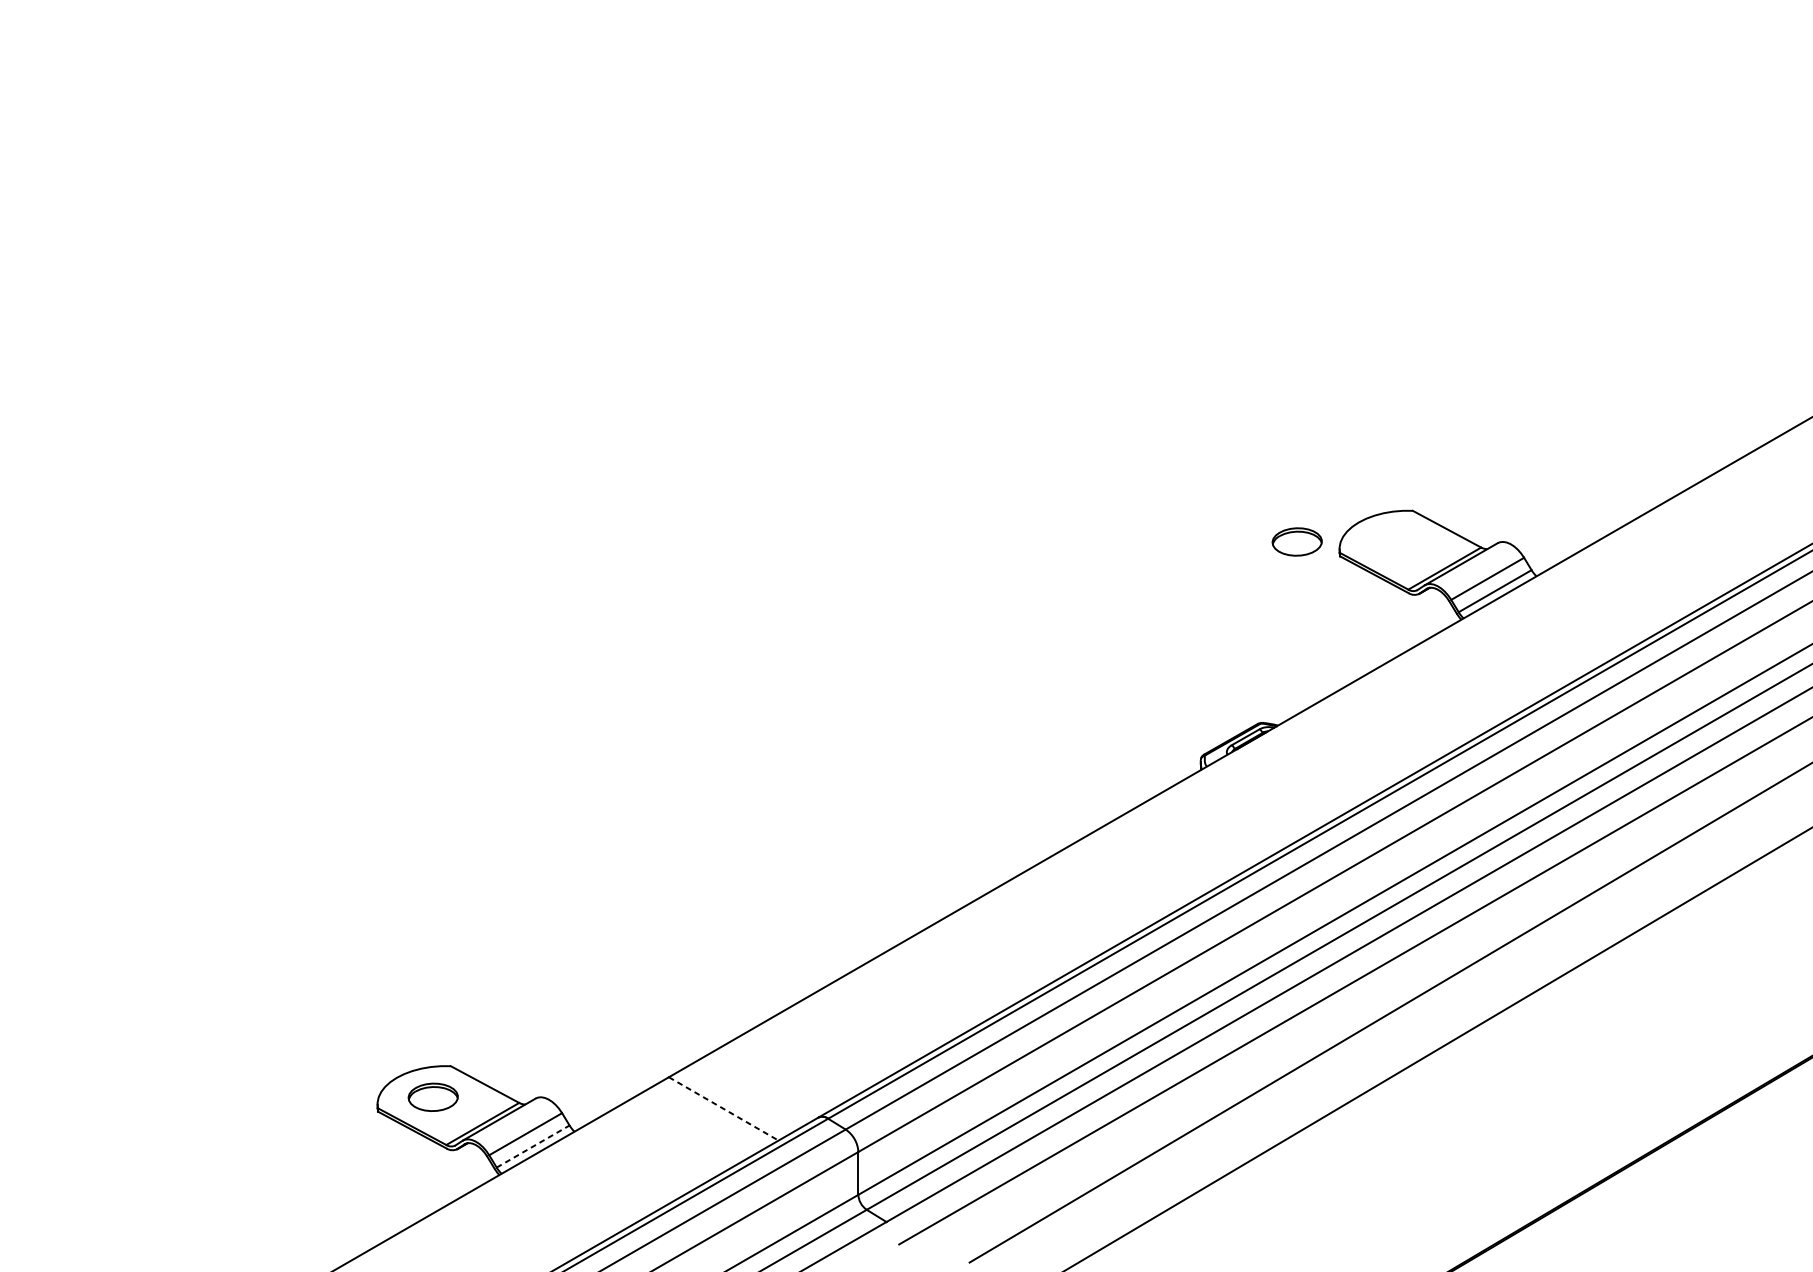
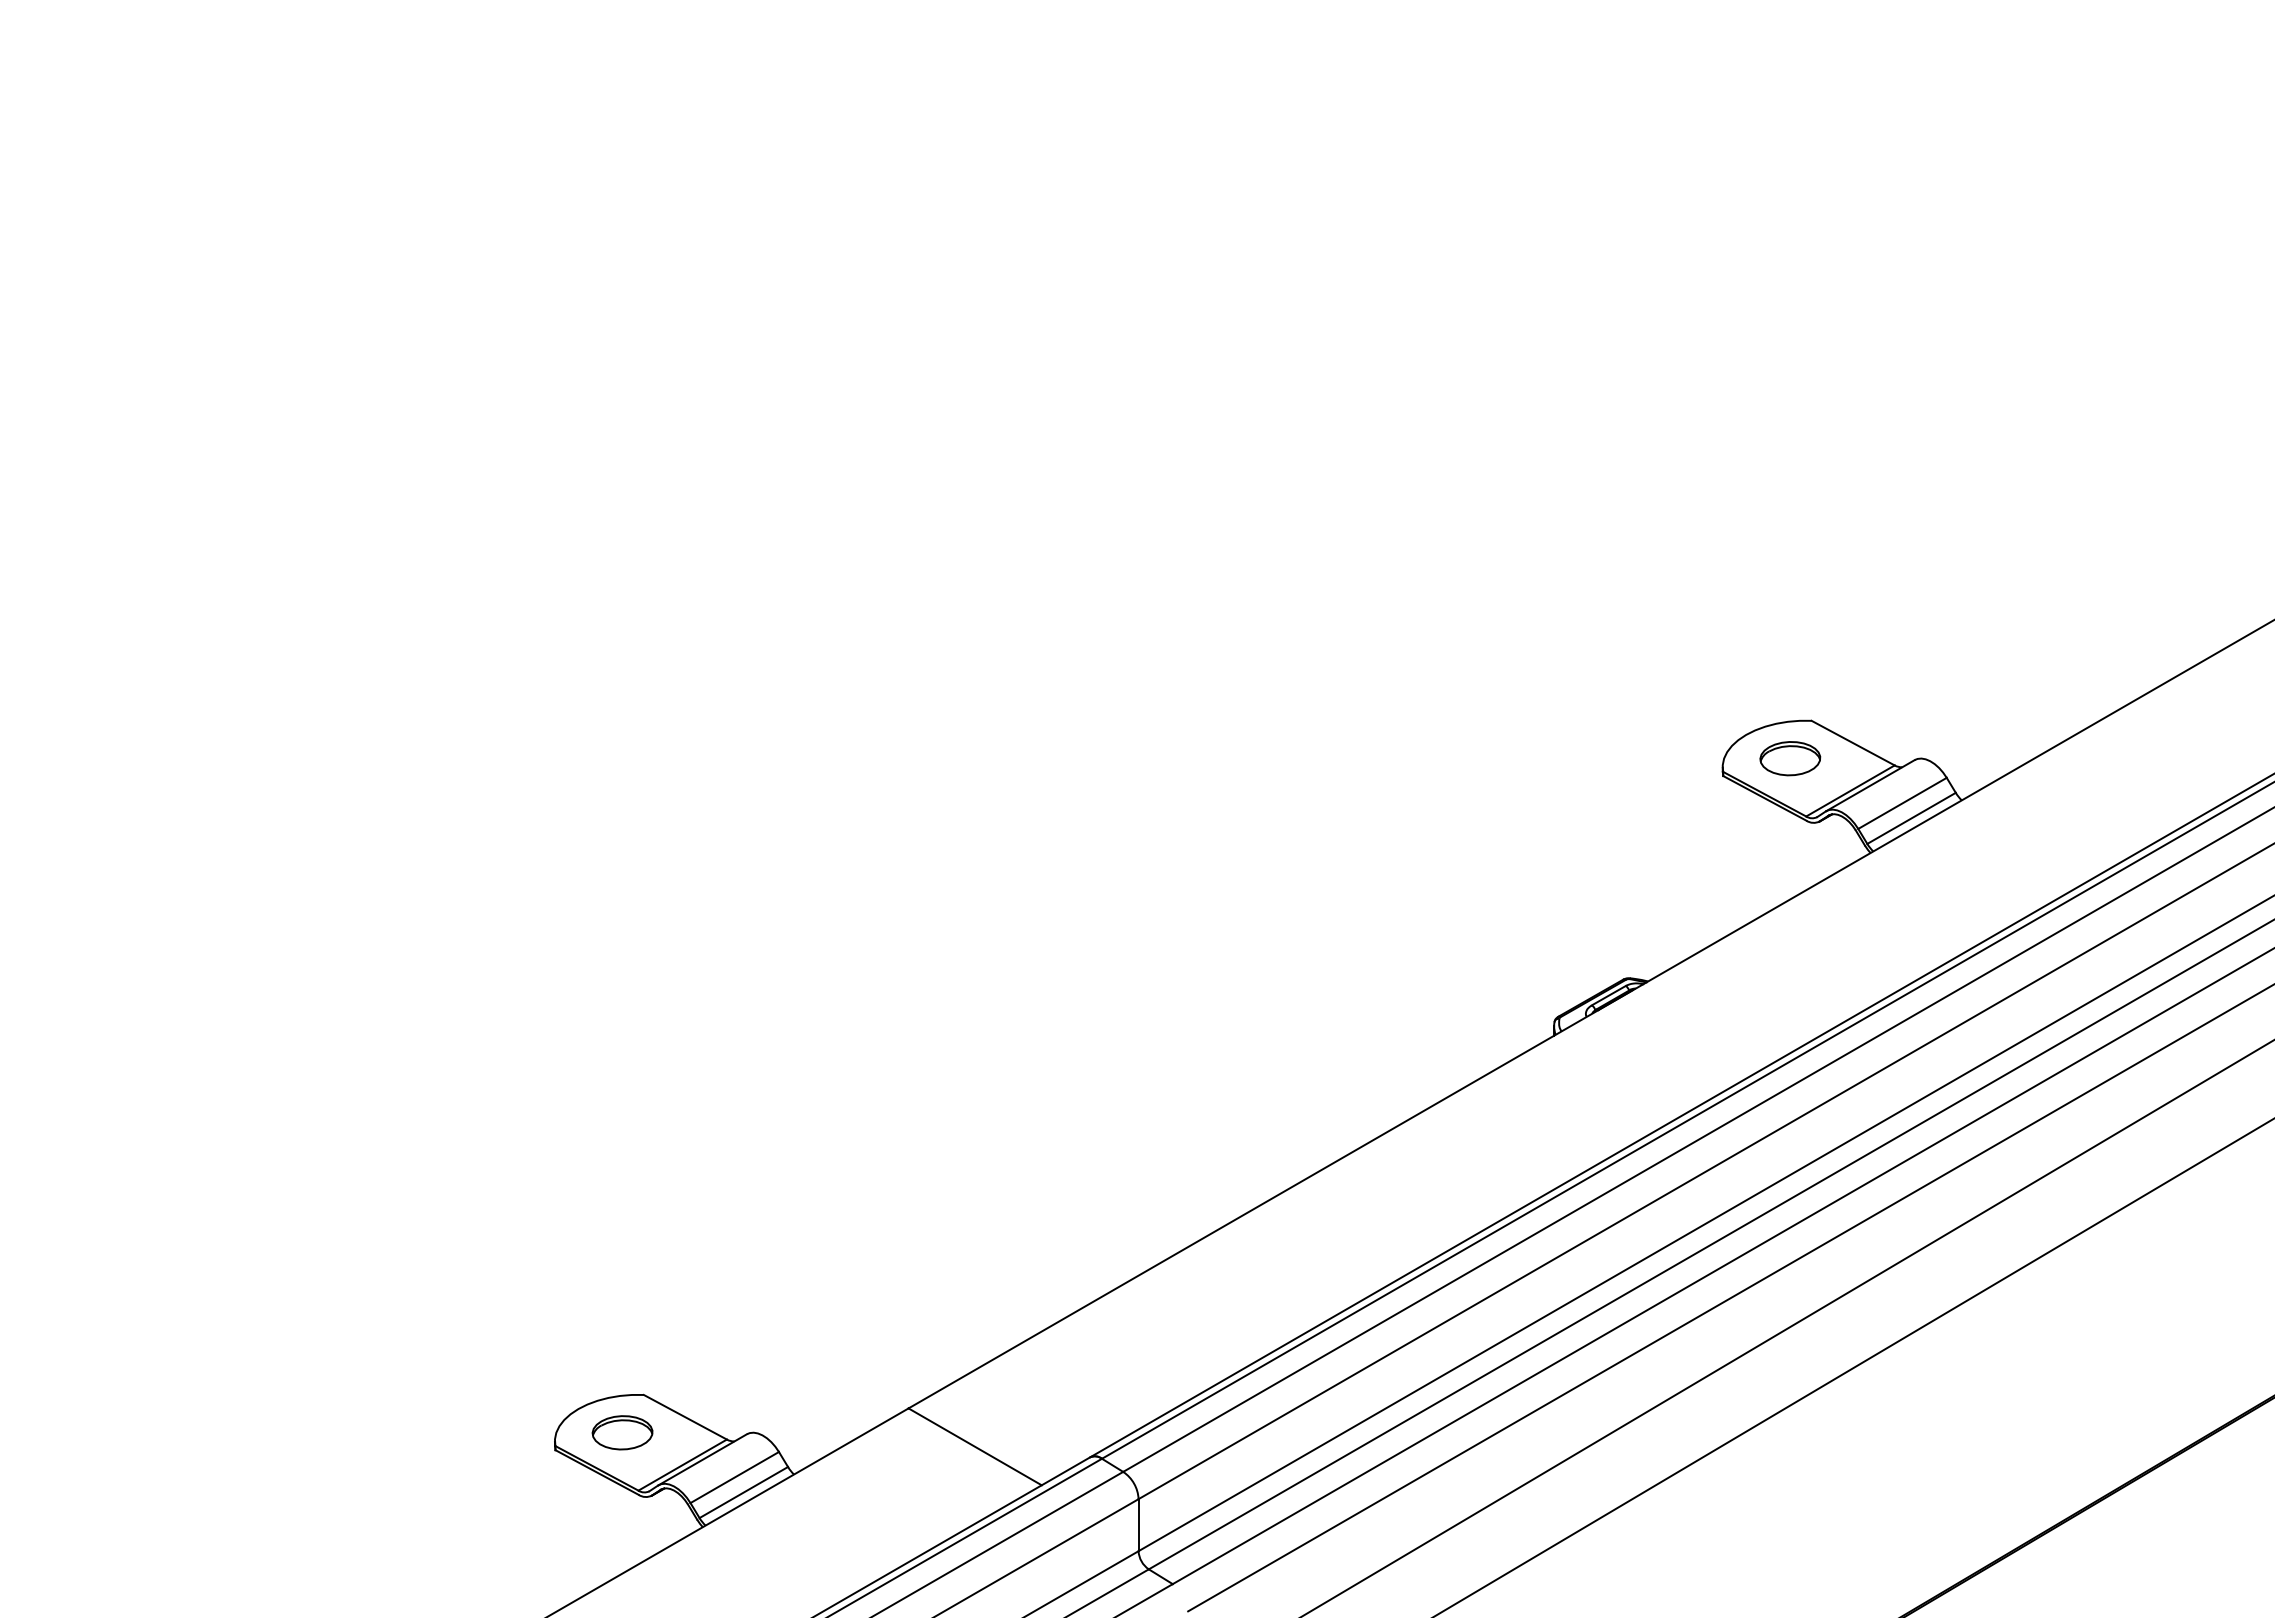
part: (1297, 541) -> (1790, 758), moved
line: (724, 1108) -> (975, 1446), dashed -> solid
line: (533, 1146) -> (744, 1492), dashed -> solid

